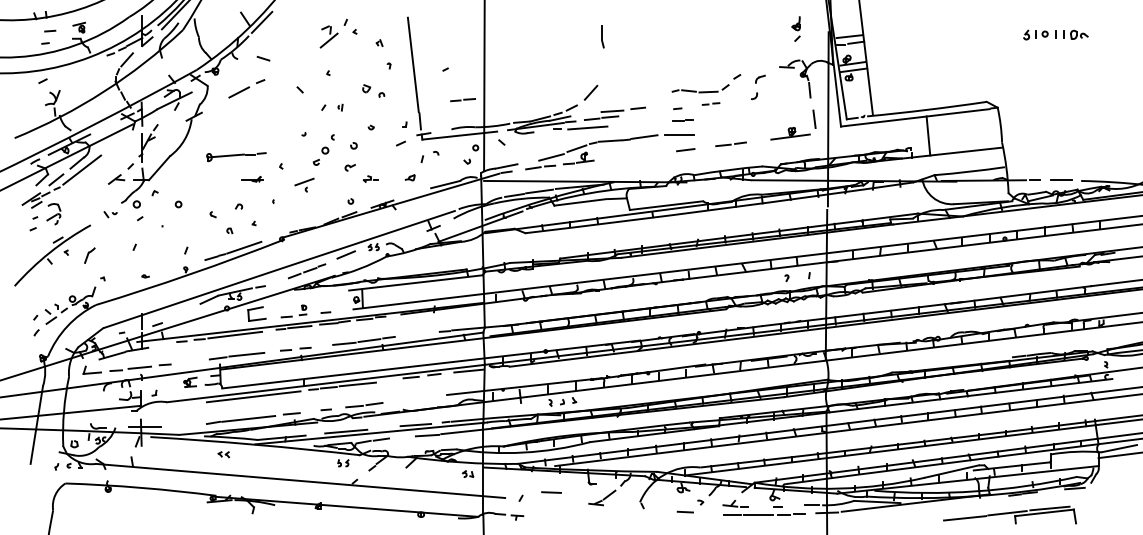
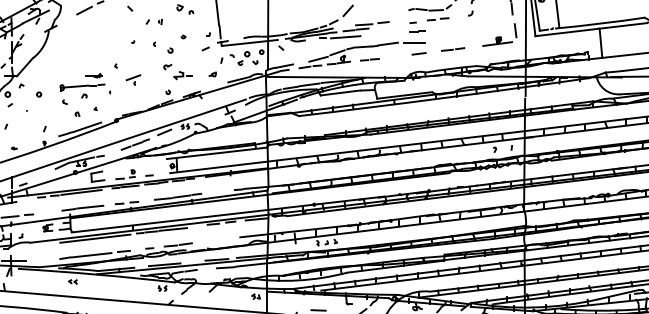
line: (461, 100) -> (368, 60), moved
part: (710, 103) -> (437, 18), size x1.67
part: (320, 155) -> (243, 57), moved
part: (236, 157) -> (82, 87), moved
part: (370, 178) -> (182, 75), size x1.67

